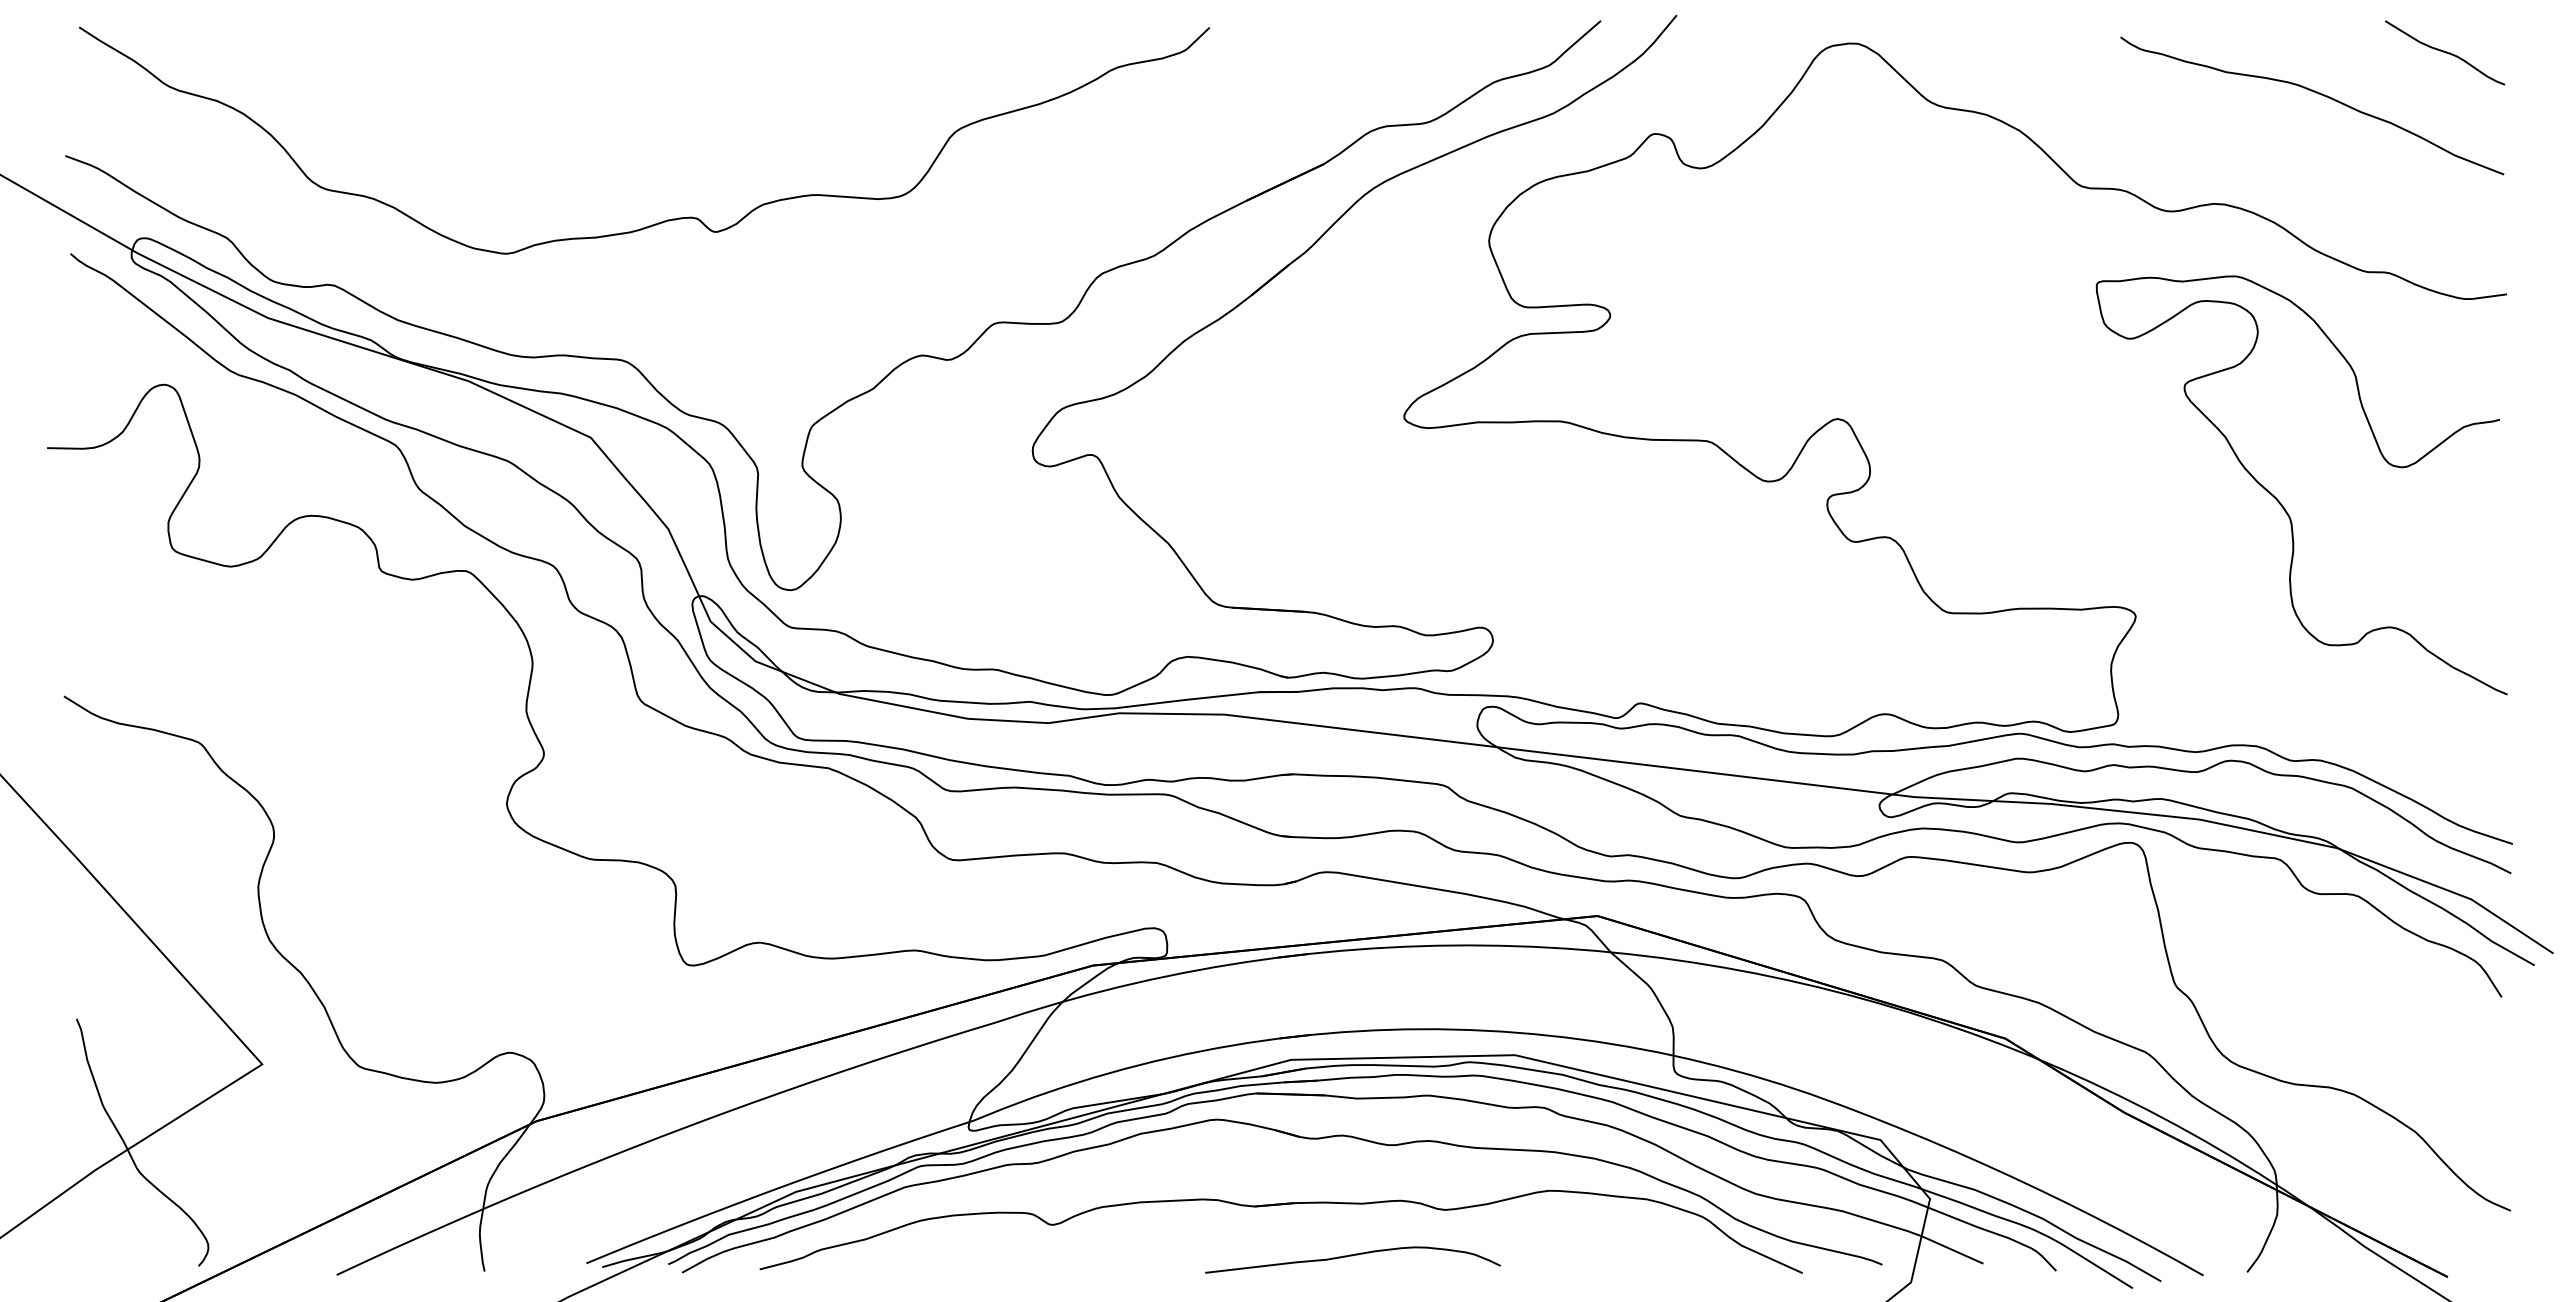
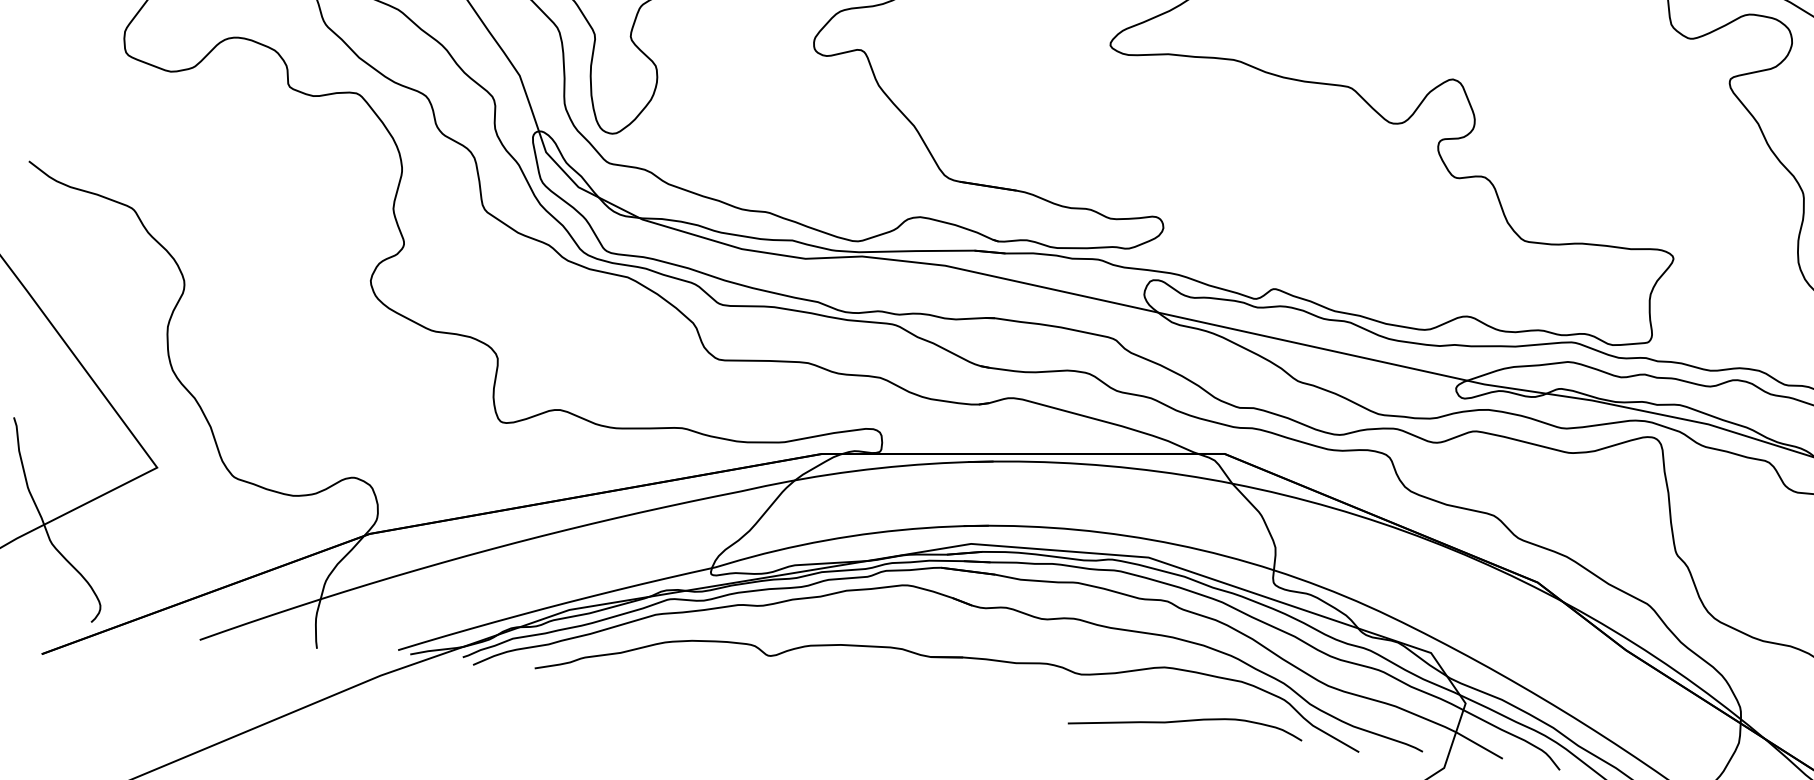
curve: (1352, 1256) -> (1185, 721), moved

